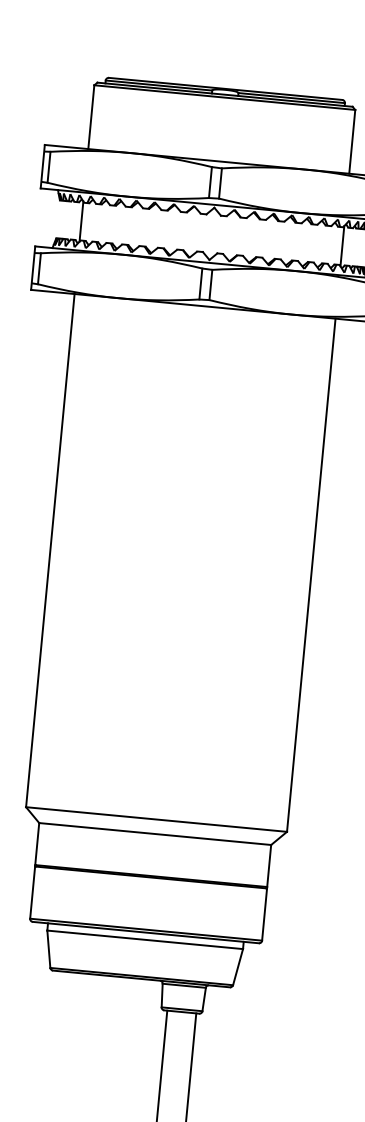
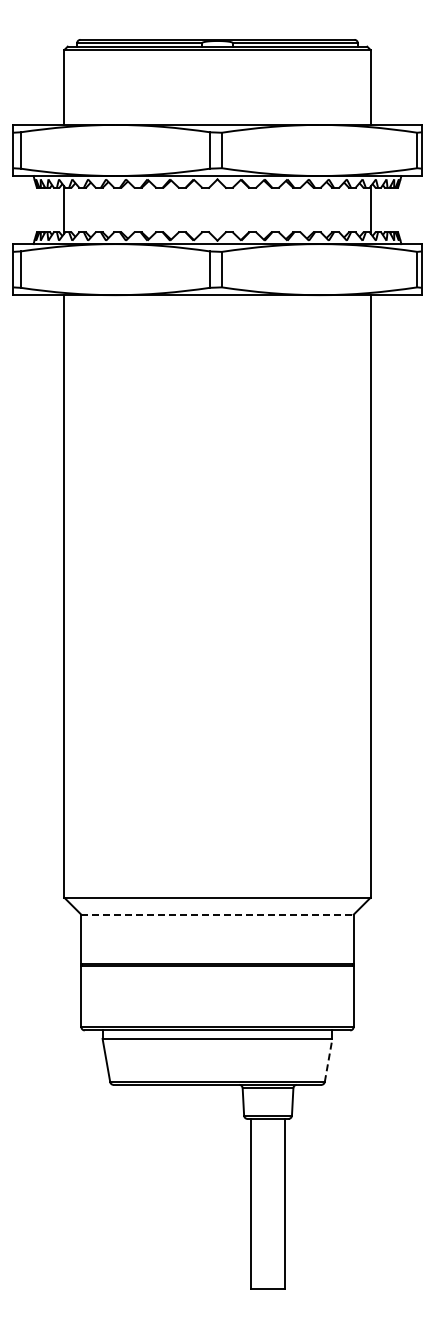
line: (156, 833) -> (218, 914), solid -> dashed
line: (237, 967) -> (328, 1060), solid -> dashed

